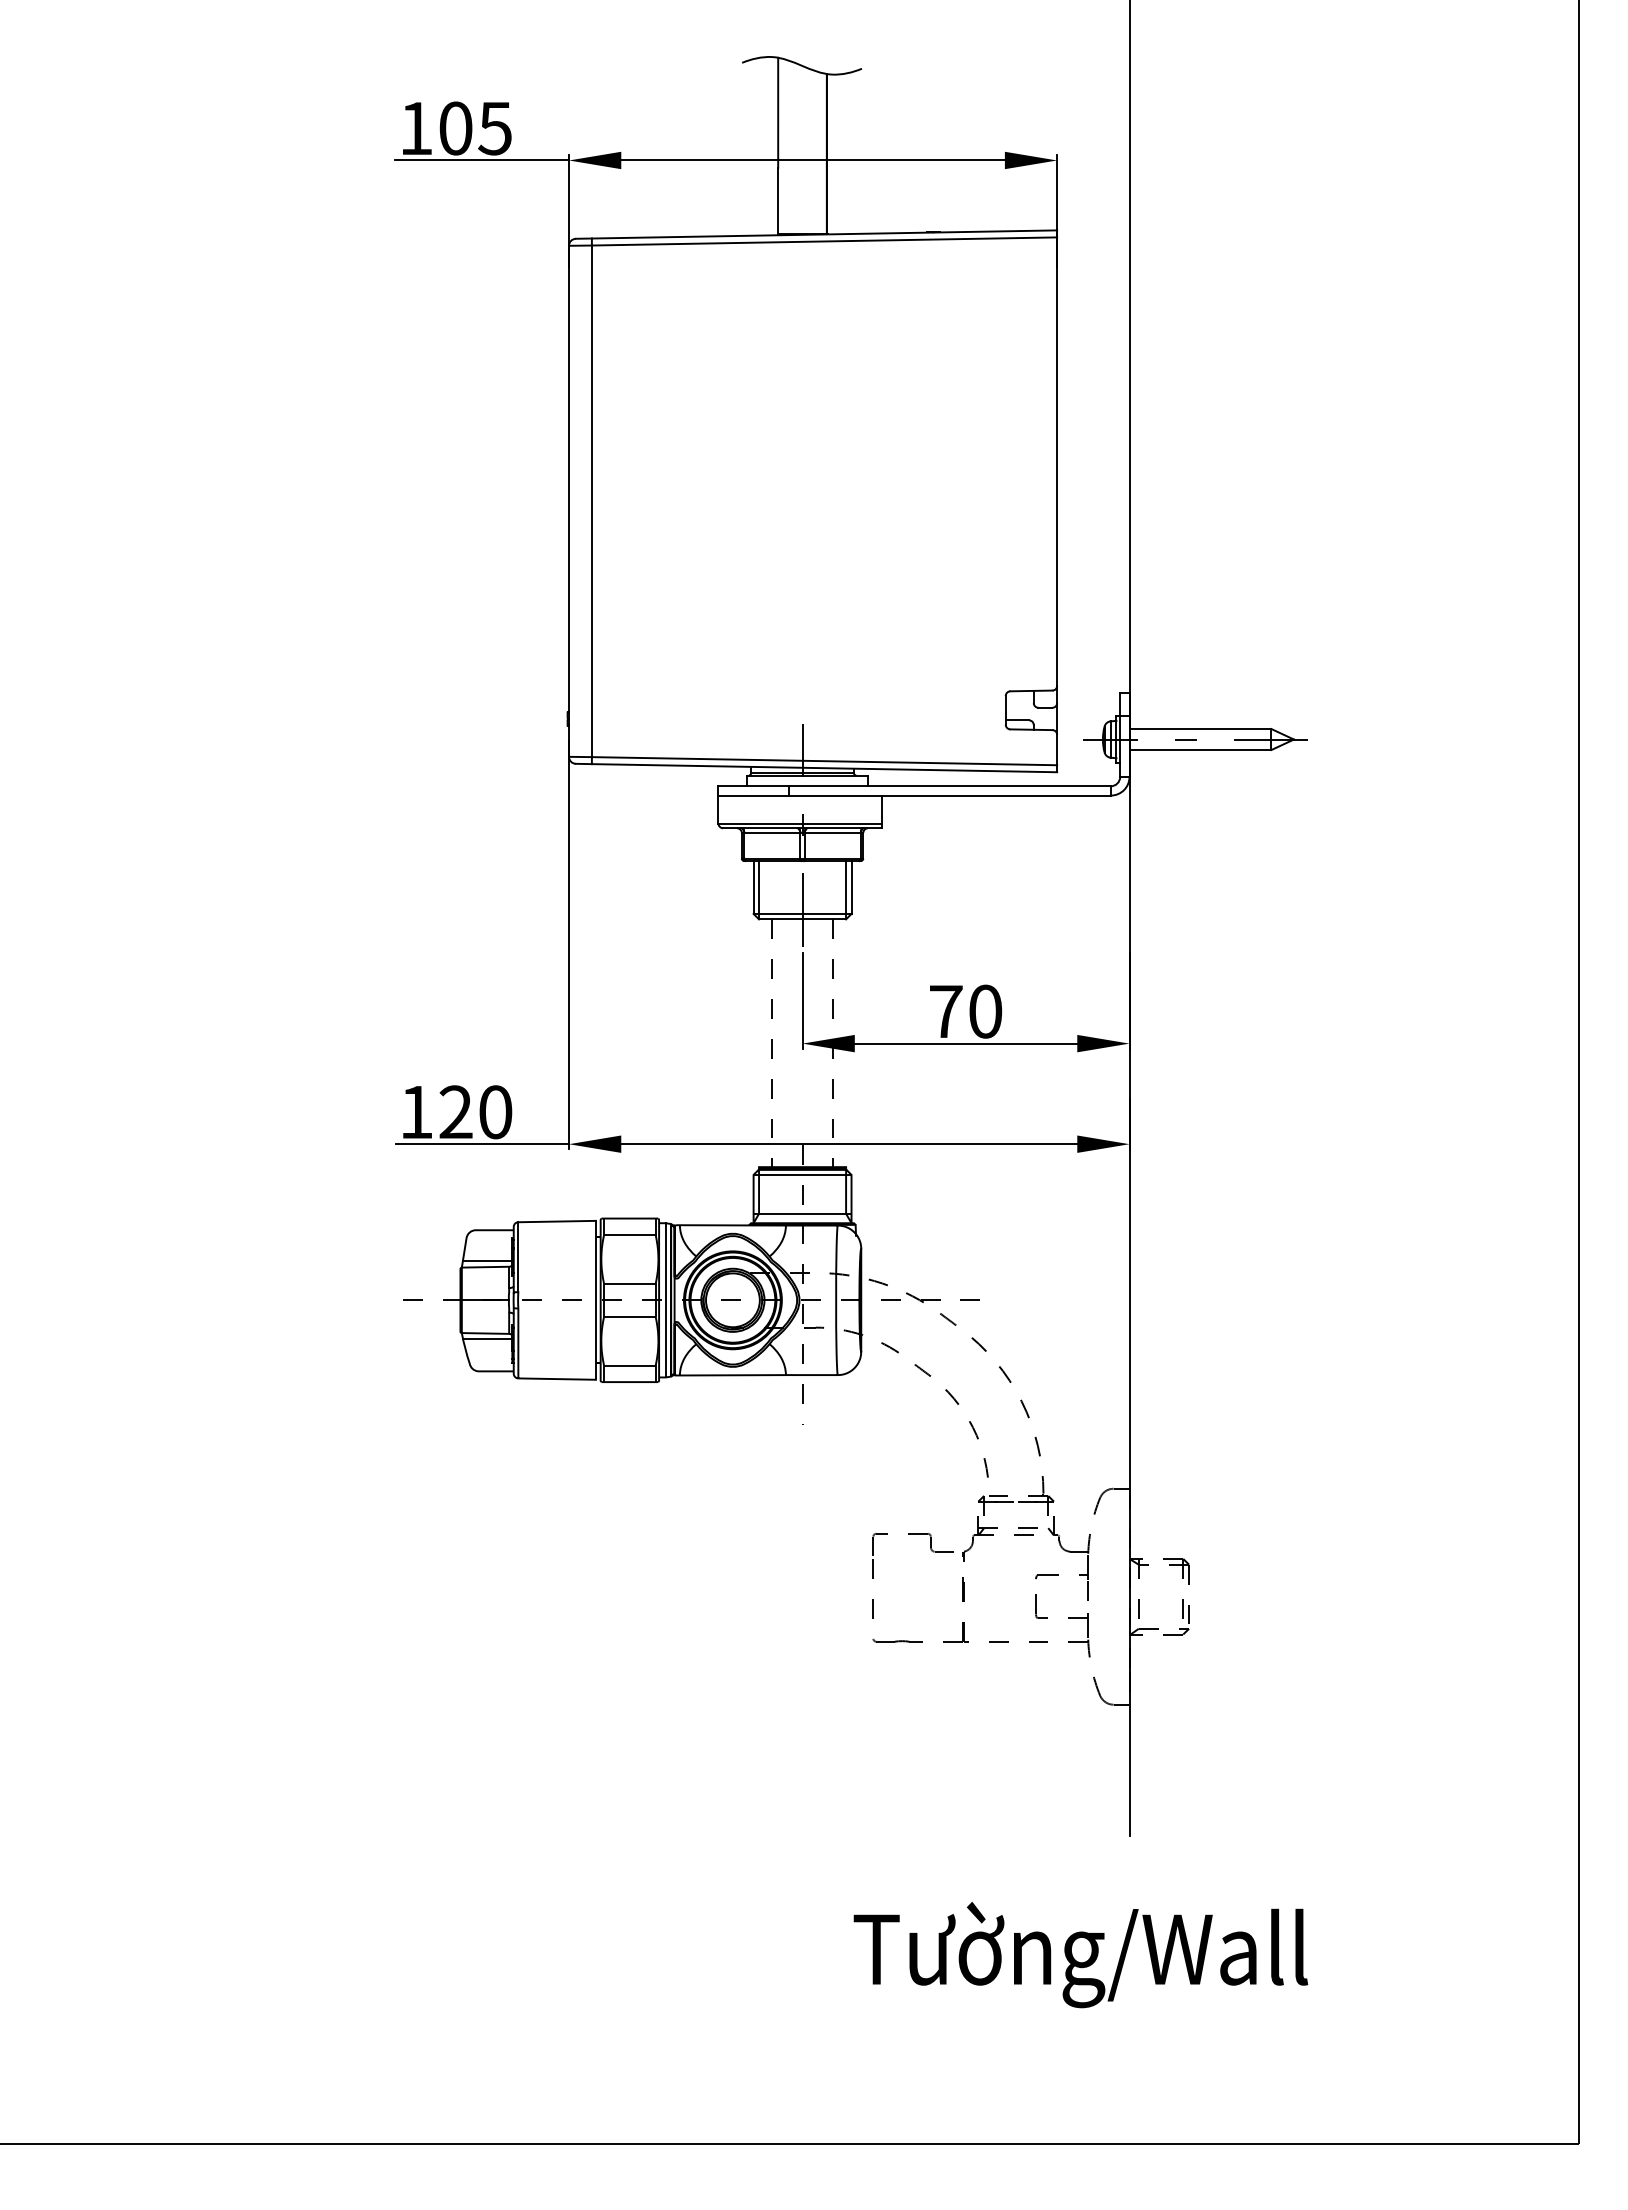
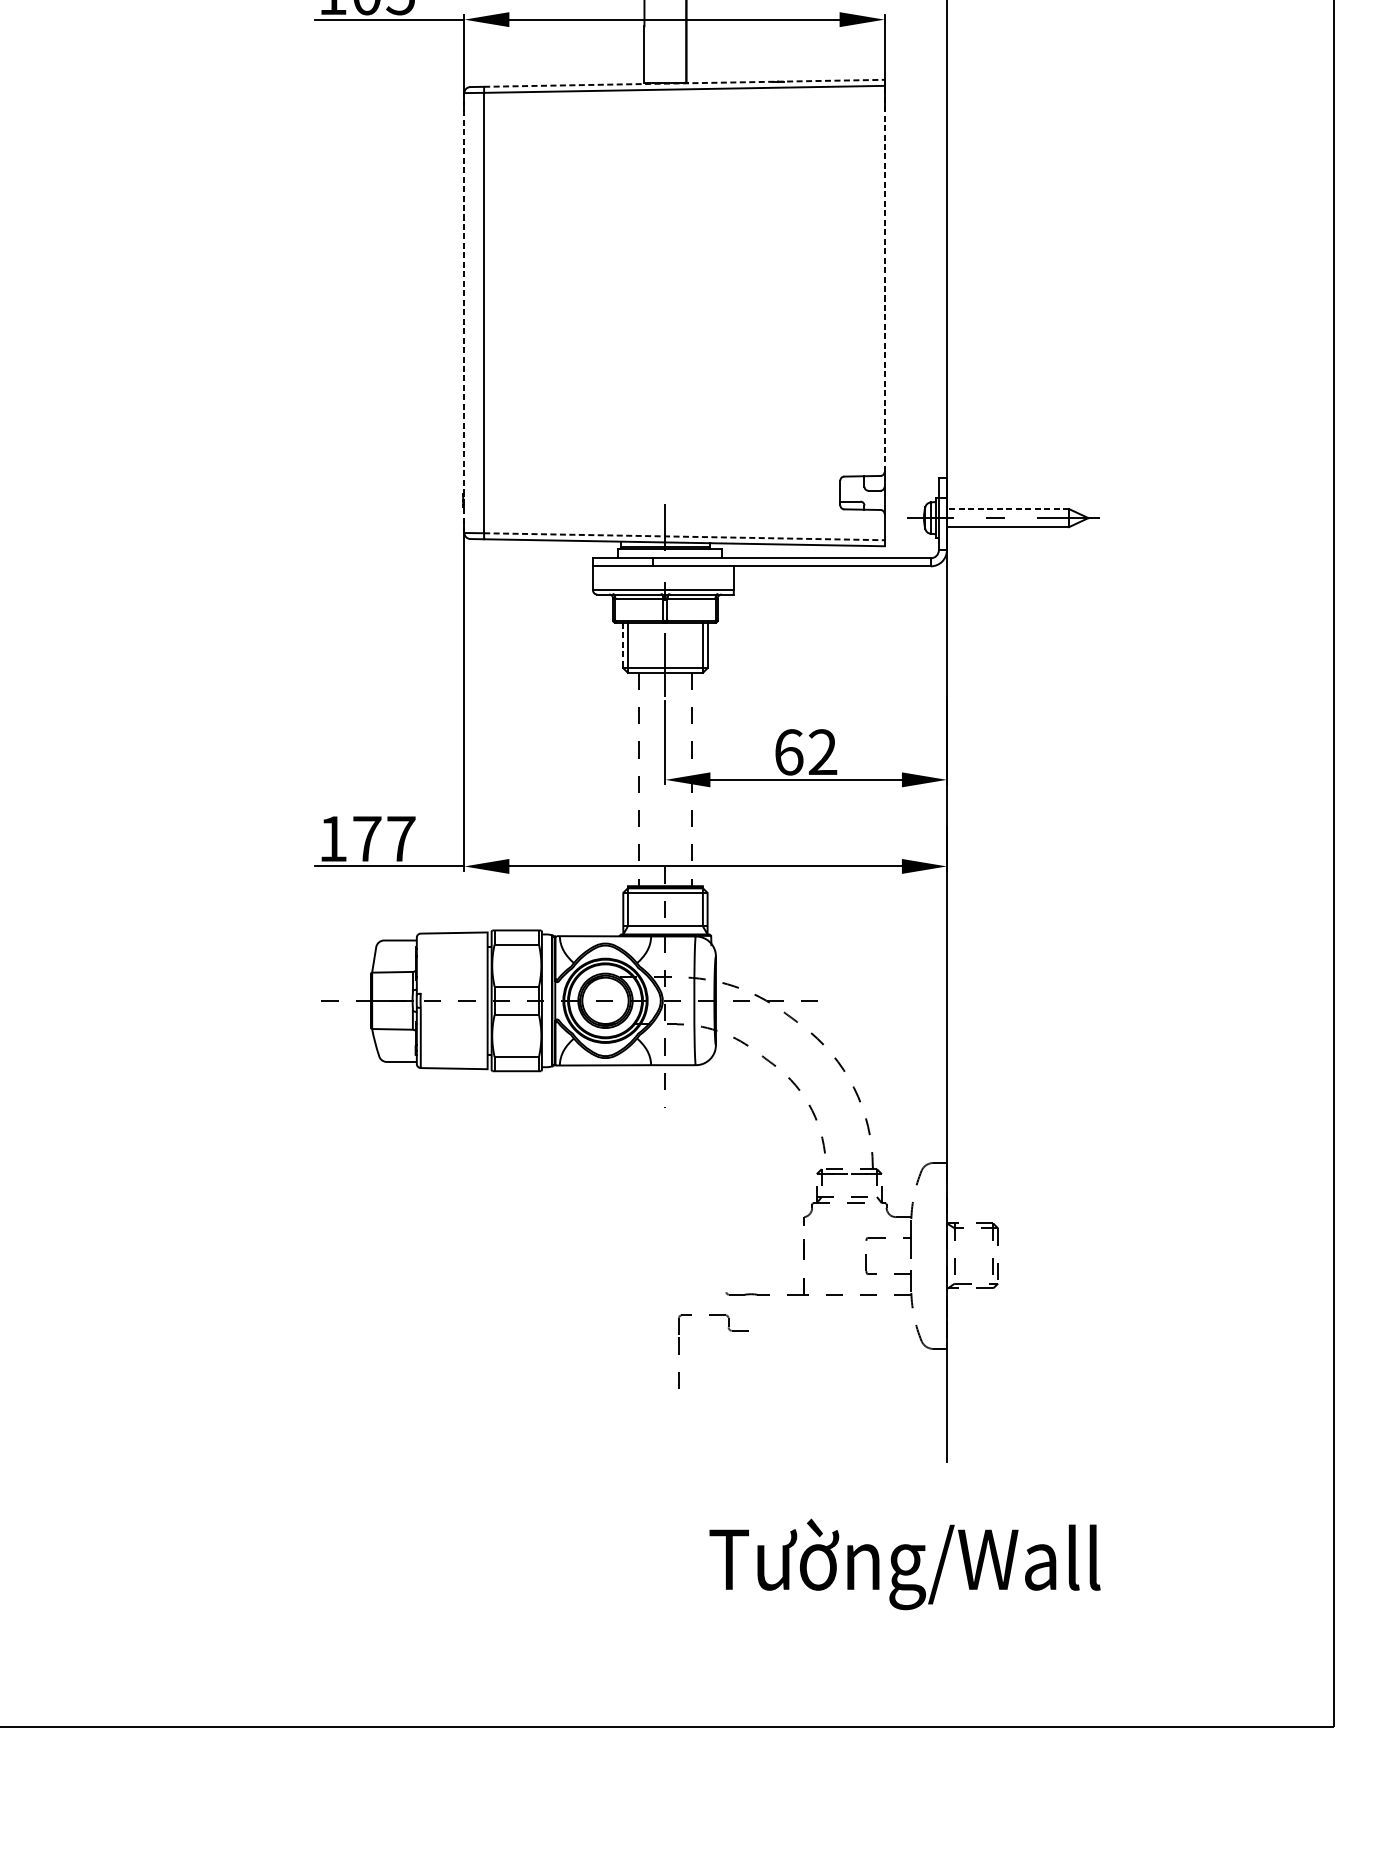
line: (824, 234) -> (684, 83), solid -> dashed
line: (1057, 461) -> (884, 278), solid -> dashed
line: (569, 501) -> (464, 313), solid -> dashed
line: (1200, 729) -> (1007, 509), solid -> dashed
line: (824, 761) -> (684, 537), solid -> dashed
line: (753, 887) -> (623, 645), solid -> dashed
text: (966, 1011) -> (806, 752), 70 -> 62
text: (475, 1112) -> (383, 839), 120 -> 177
line: (518, 1257) -> (420, 963), removed
line: (487, 1261) -> (394, 967), removed
line: (666, 1300) -> (548, 1000), removed
line: (487, 1338) -> (394, 1033), removed
part: (931, 1551) -> (729, 1330), moved

